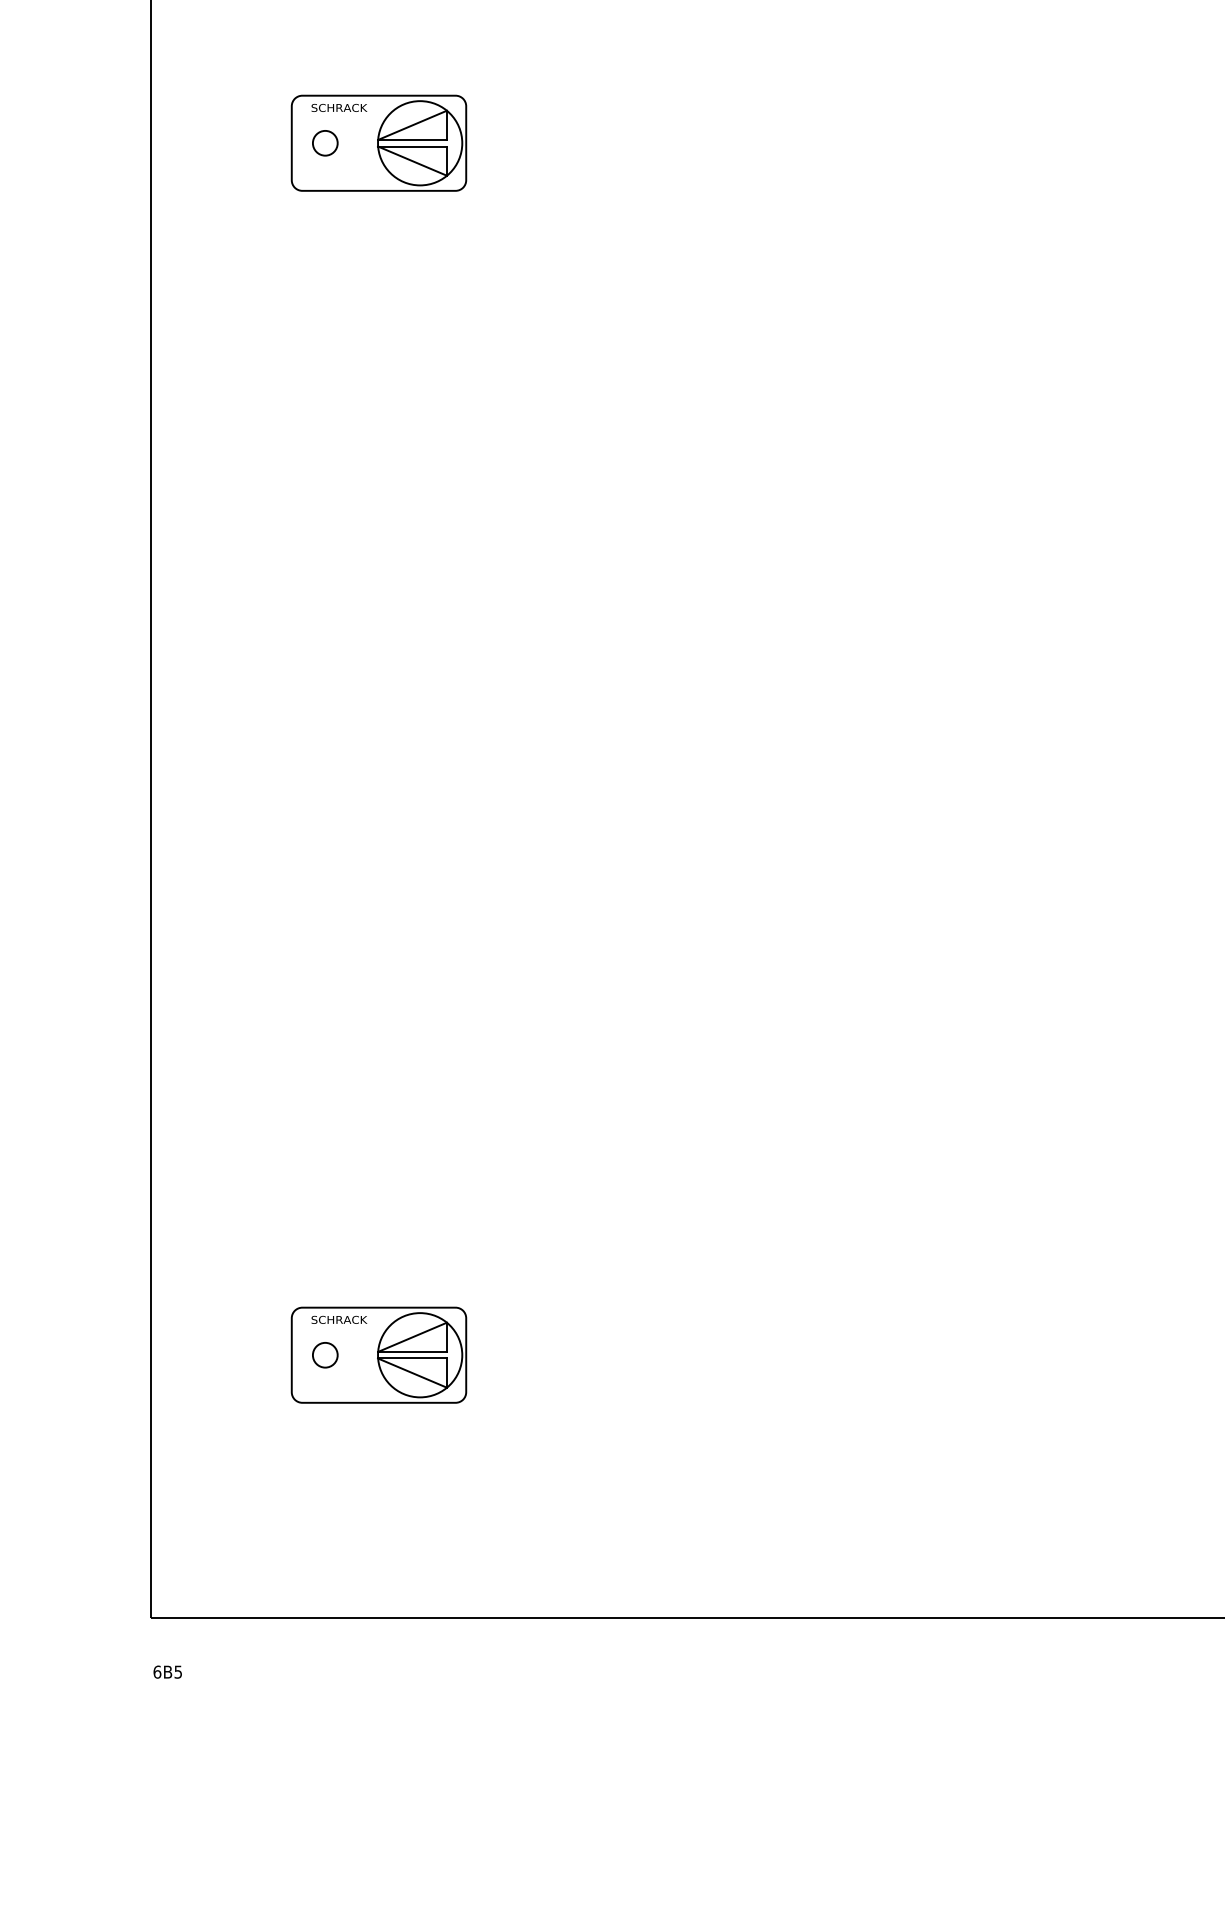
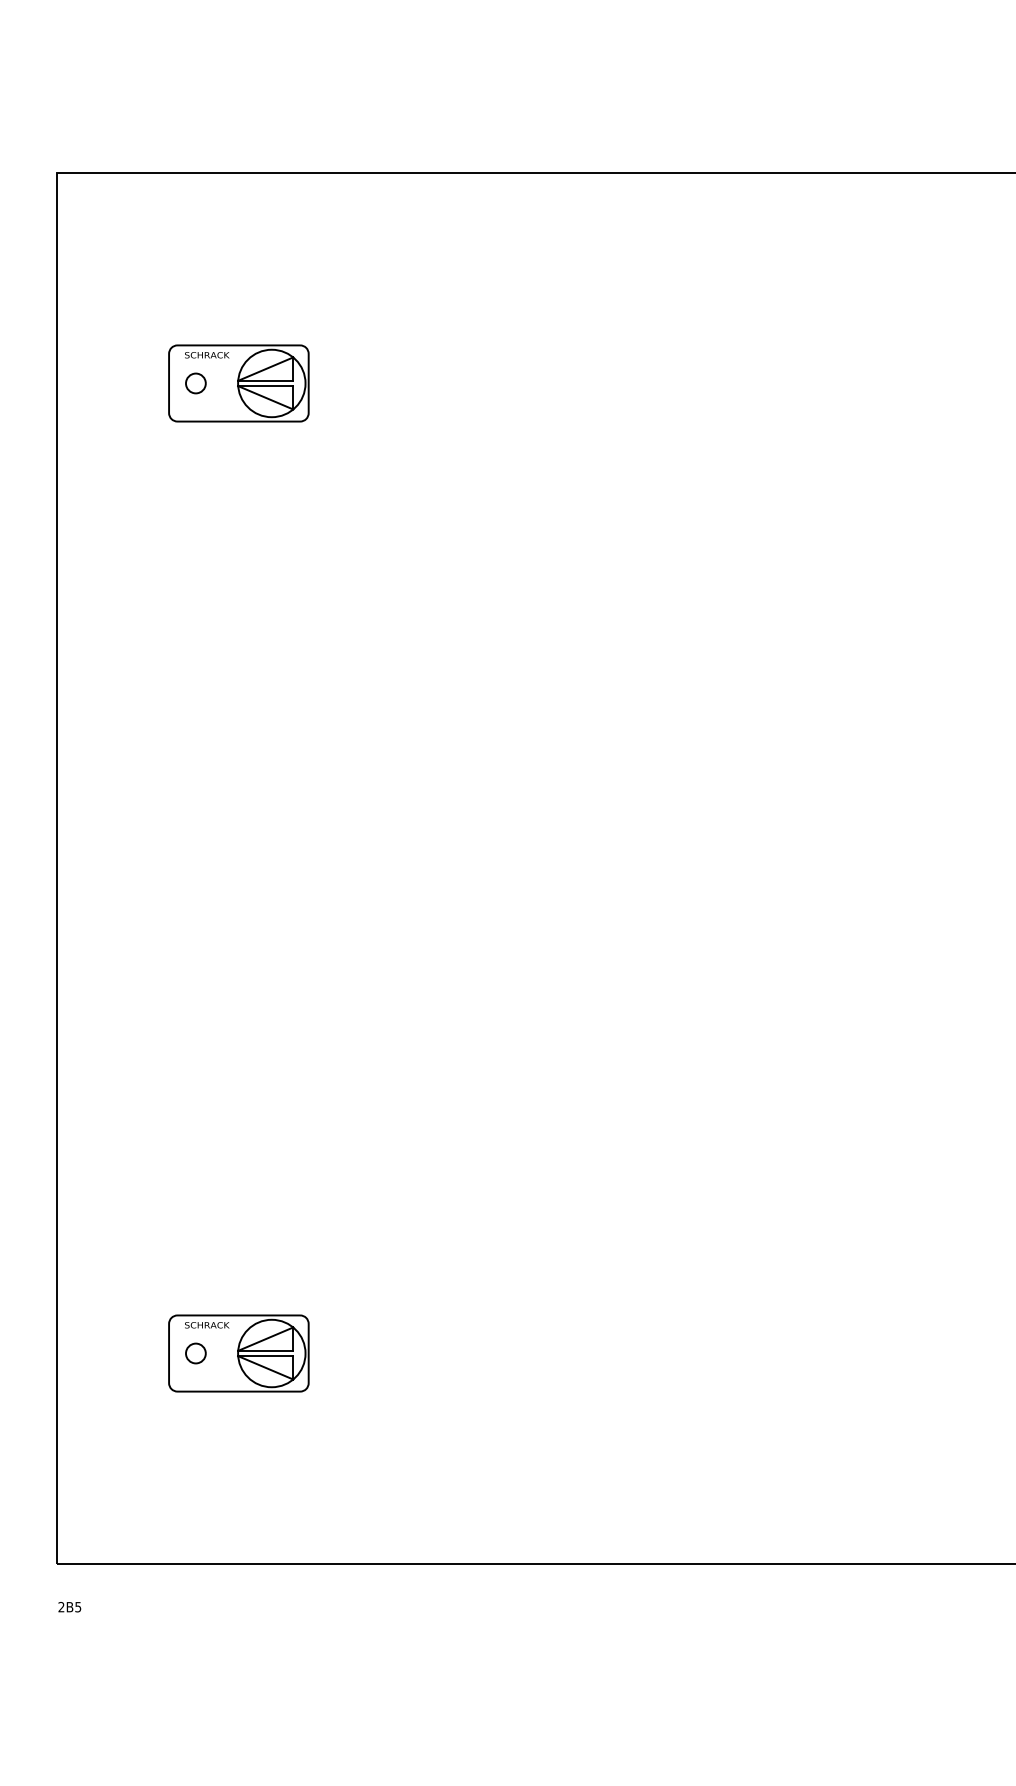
text: (157, 1671) -> (61, 1606), 6B5 -> 2B5

